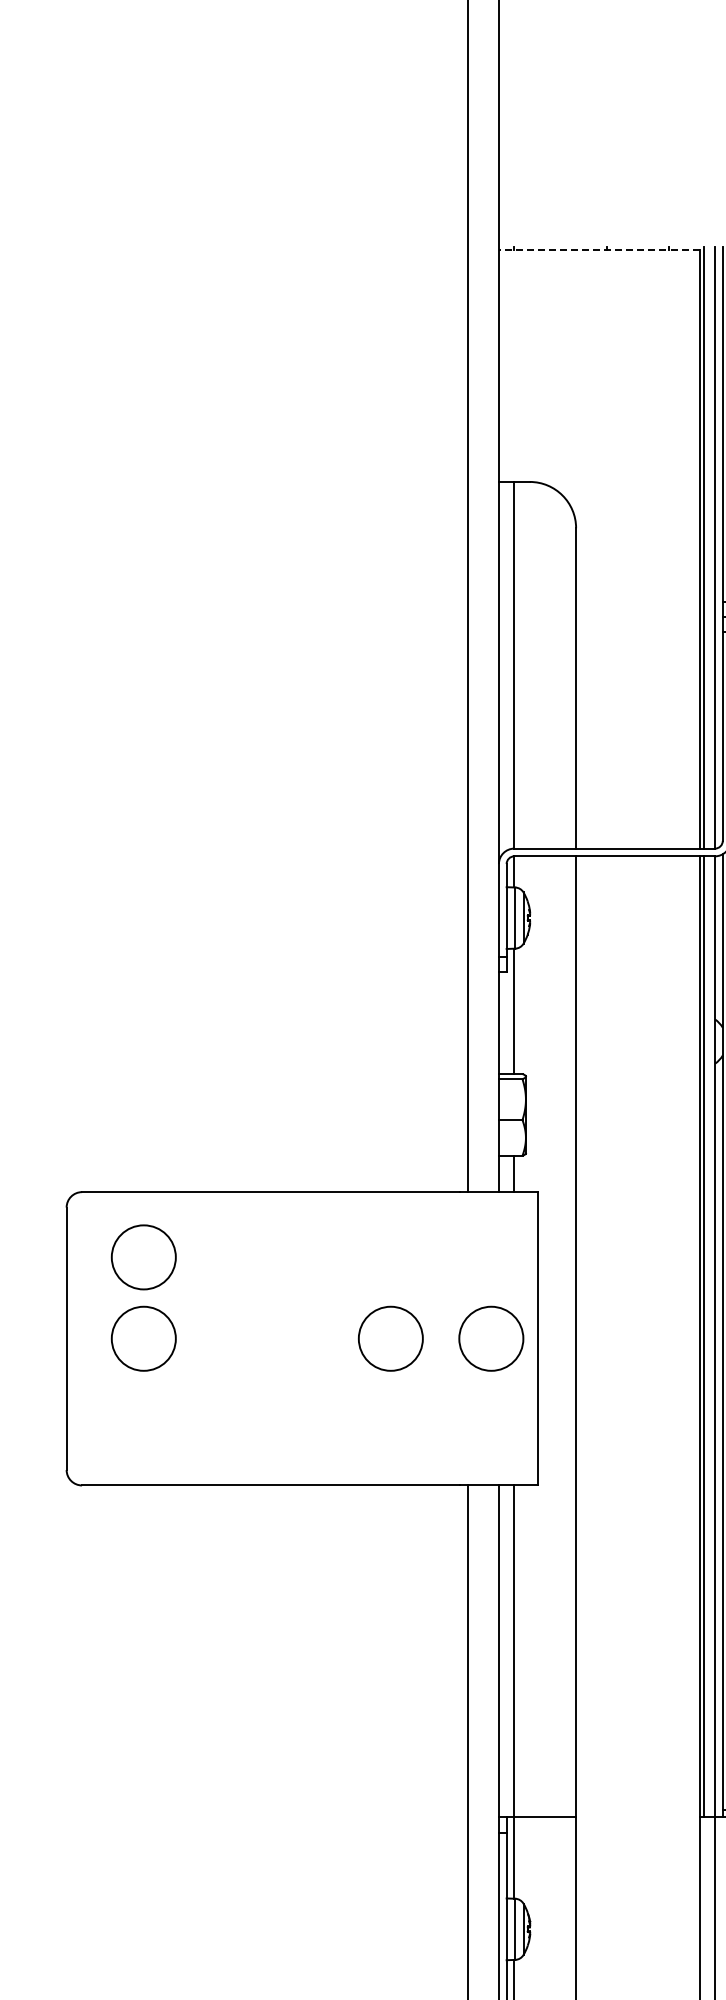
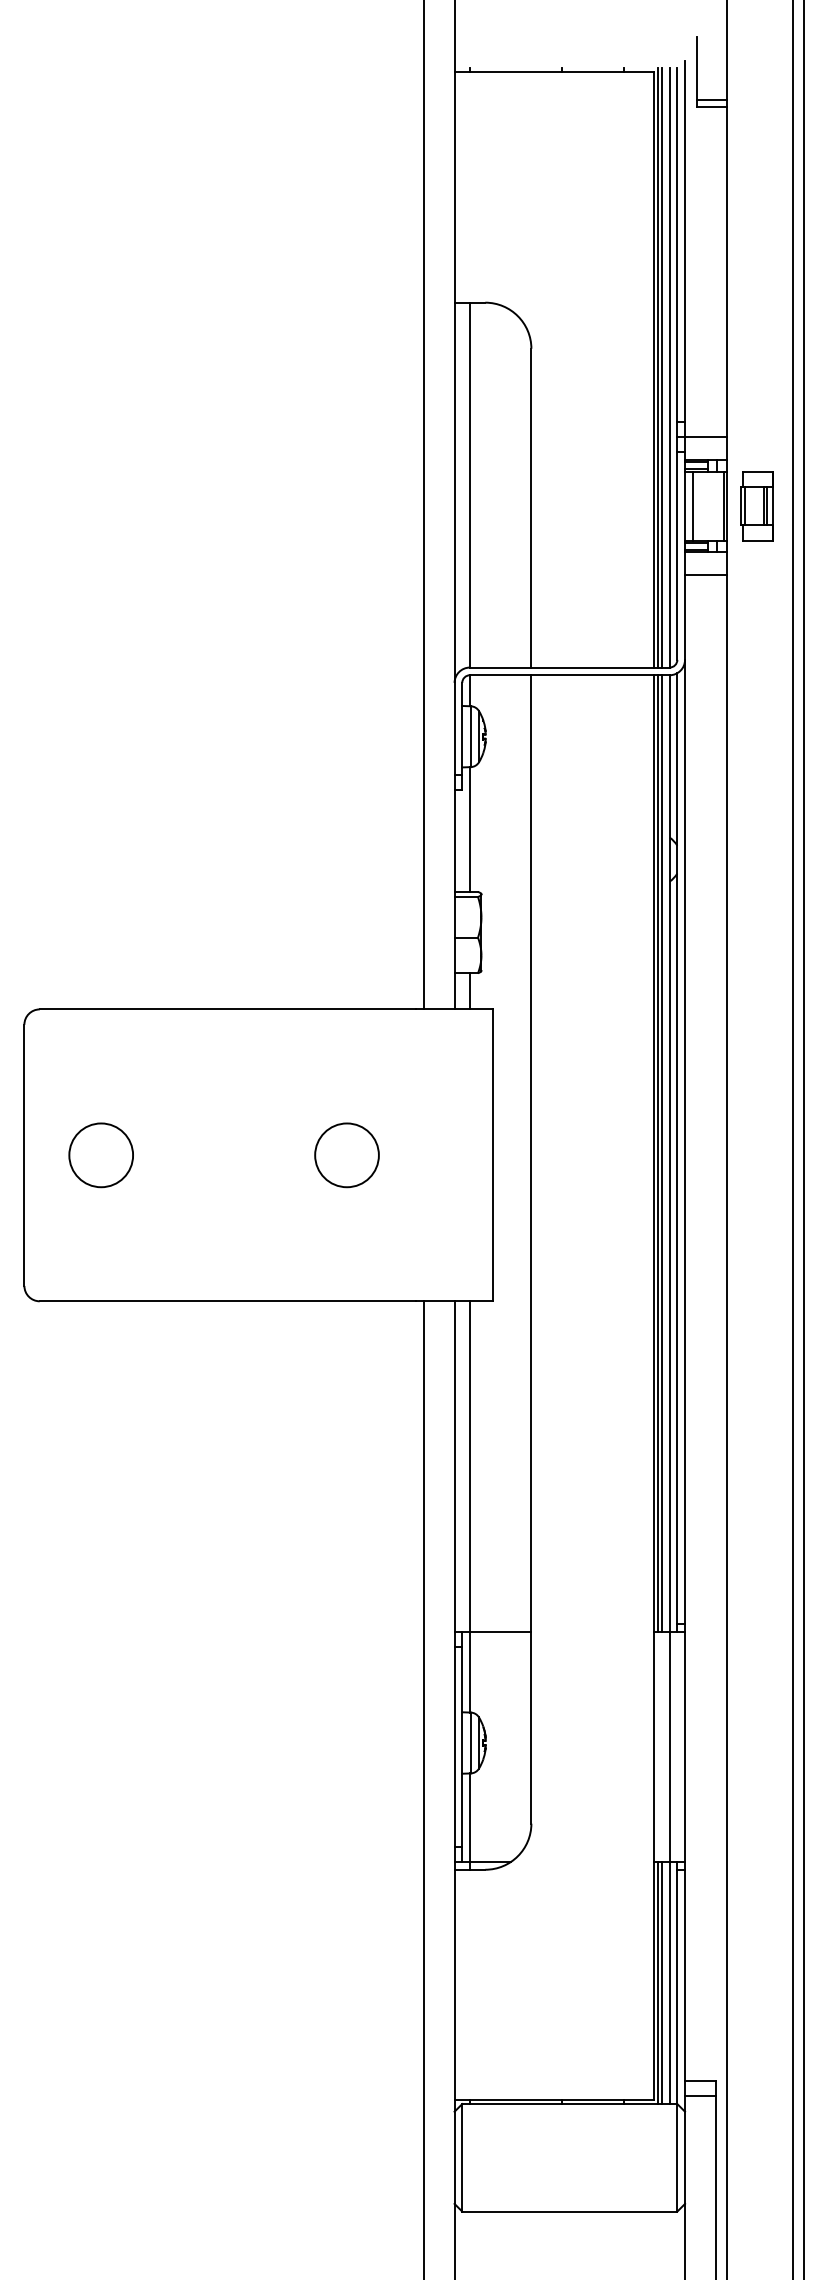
line: (599, 250) -> (554, 72), dashed -> solid
line: (706, 547) -> (661, 367), added
circle: (143, 1257) -> (100, 1074), removed
line: (706, 1336) -> (661, 1153), added
circle: (490, 1338) -> (446, 1155), removed

